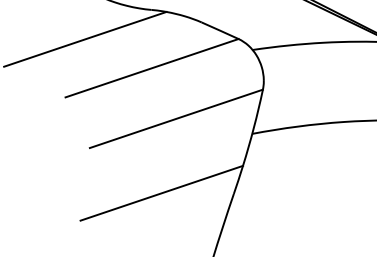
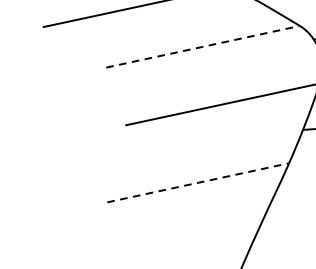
line: (152, 68) -> (203, 47), solid -> dashed
line: (161, 193) -> (197, 183), solid -> dashed

